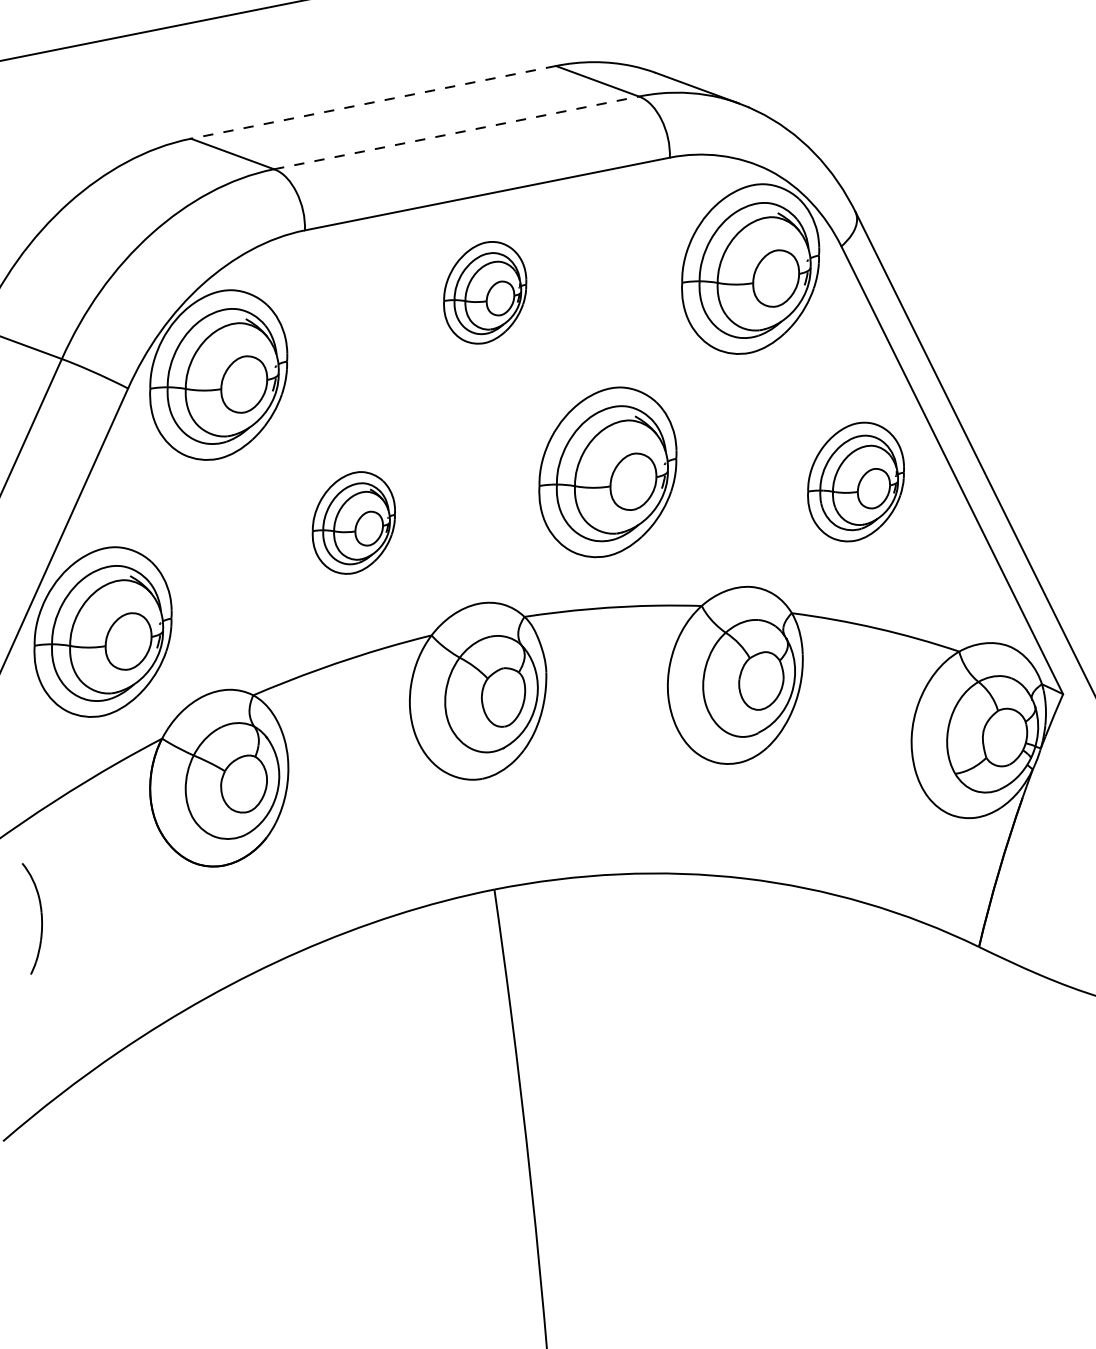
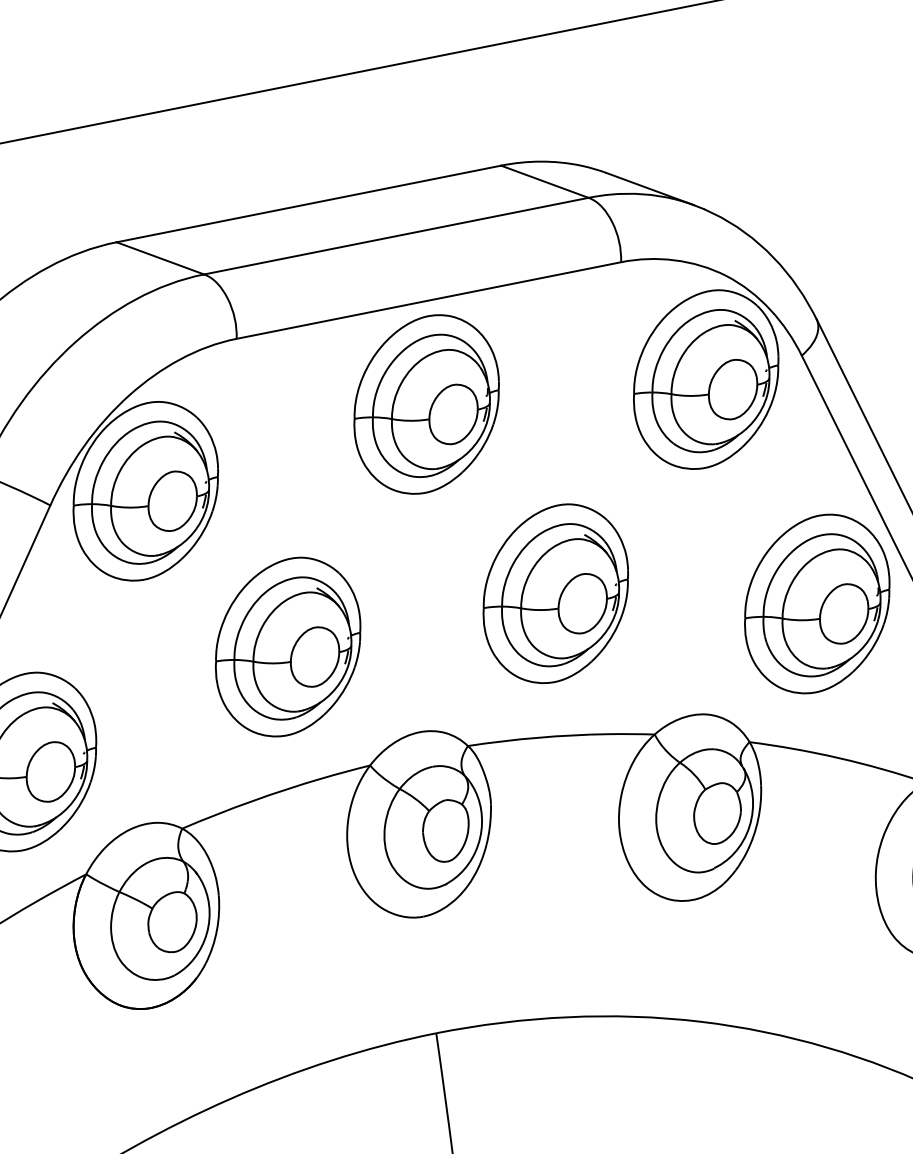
line: (373, 102) -> (308, 204), dashed -> solid
line: (457, 132) -> (397, 235), dashed -> solid
part: (484, 292) -> (425, 404), size x1.67
part: (855, 481) -> (816, 603), size x1.43
part: (353, 522) -> (287, 646), size x1.67

